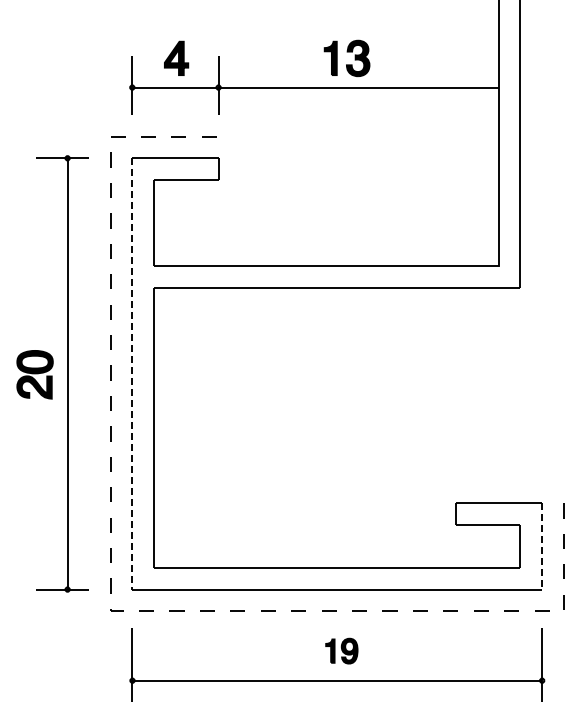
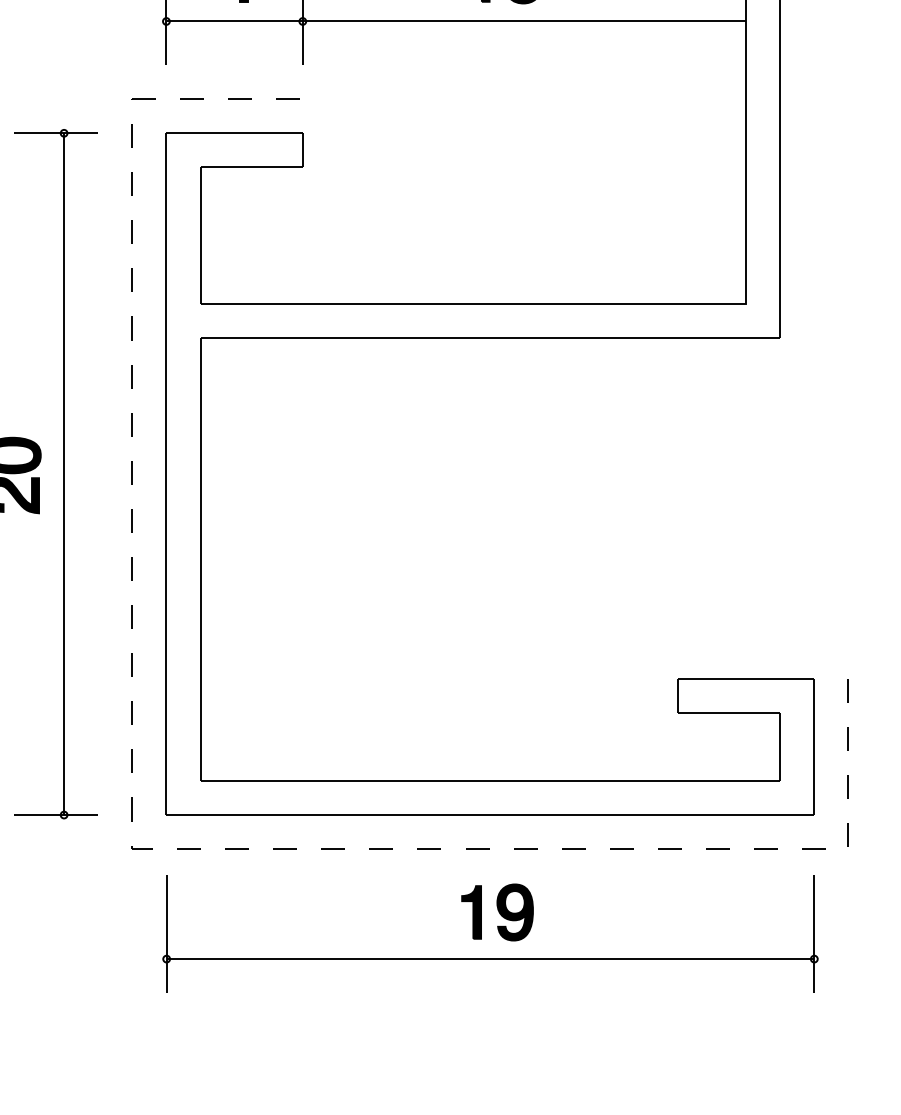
line: (132, 373) -> (166, 473), dashed -> solid
line: (542, 546) -> (814, 746), dashed -> solid
part: (341, 650) -> (497, 911), size x1.43

